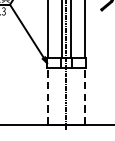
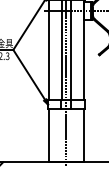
line: (47, 95) -> (48, 135), dashed -> solid
line: (84, 95) -> (83, 135), dashed -> solid

